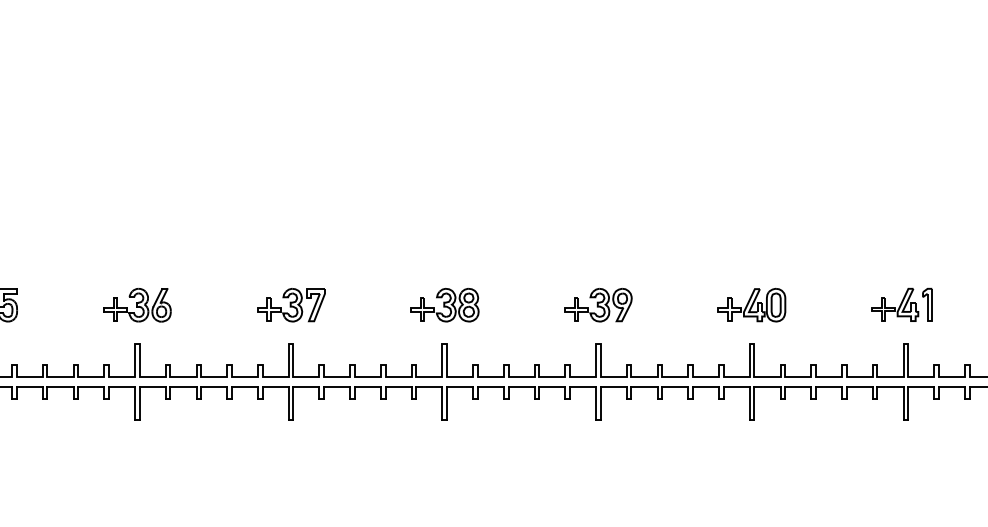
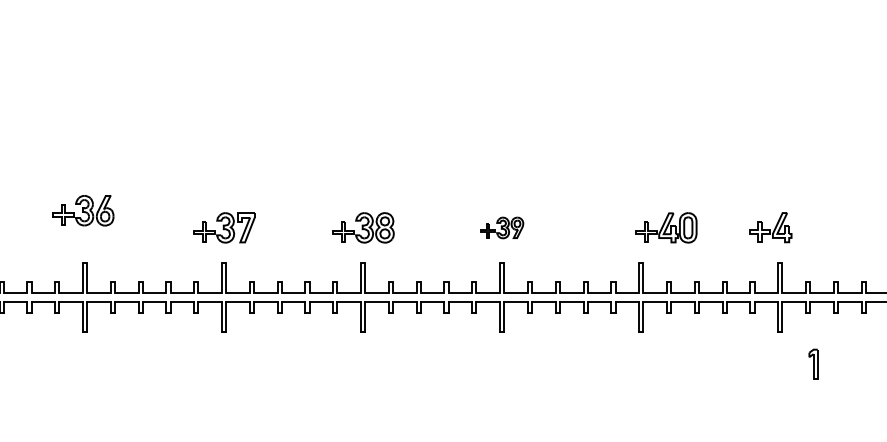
part: (751, 304) -> (666, 227), moved
part: (927, 304) -> (813, 363), moved
part: (137, 305) -> (83, 210), moved
part: (598, 305) -> (502, 228), size x0.7

